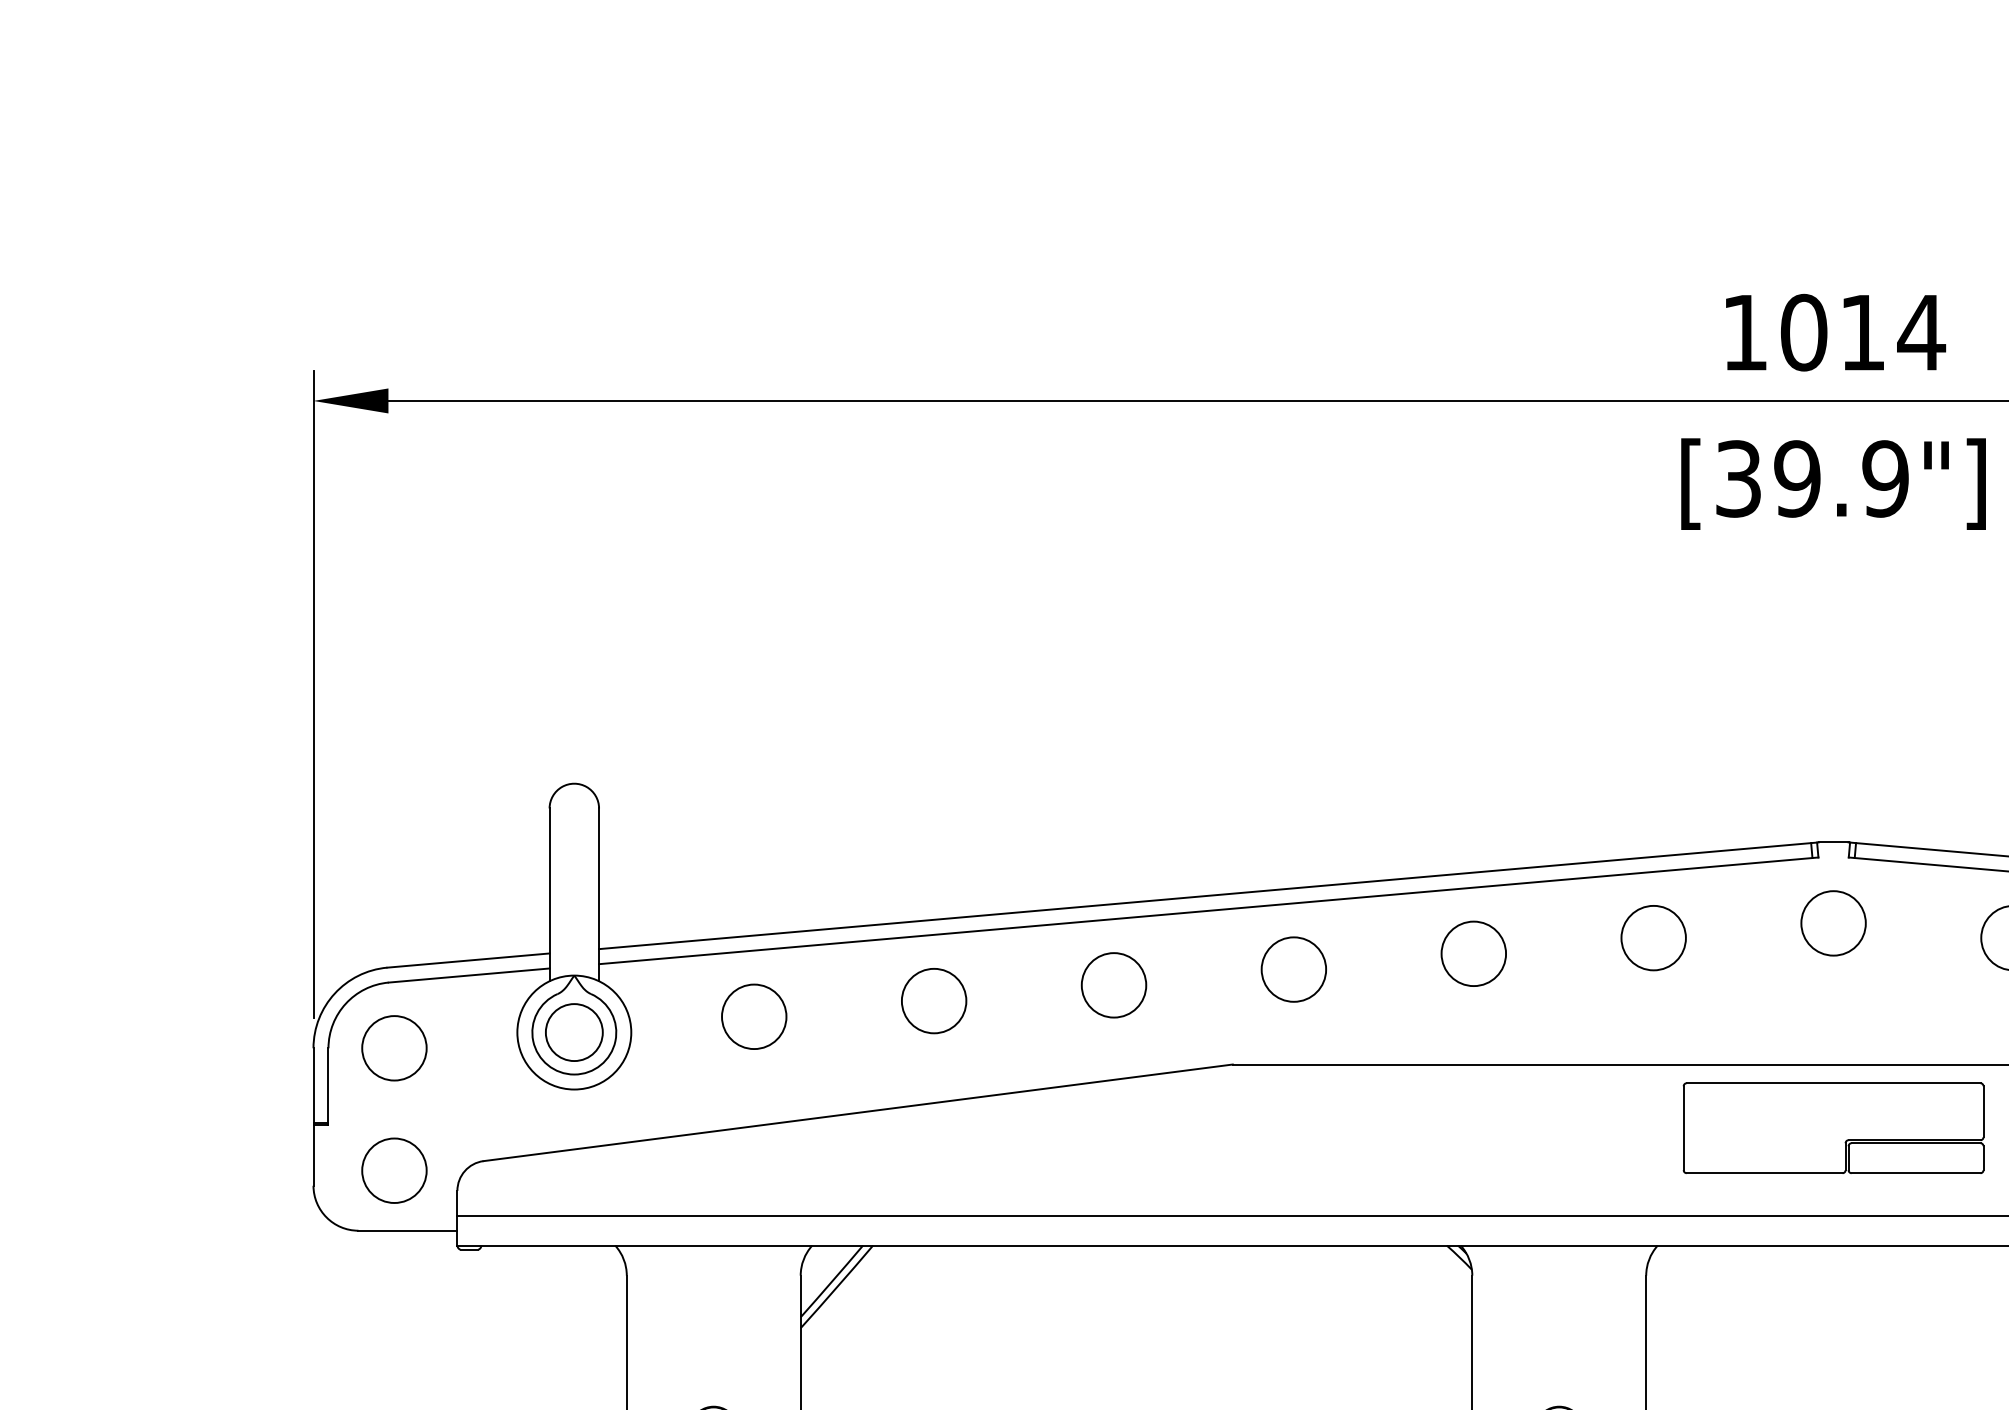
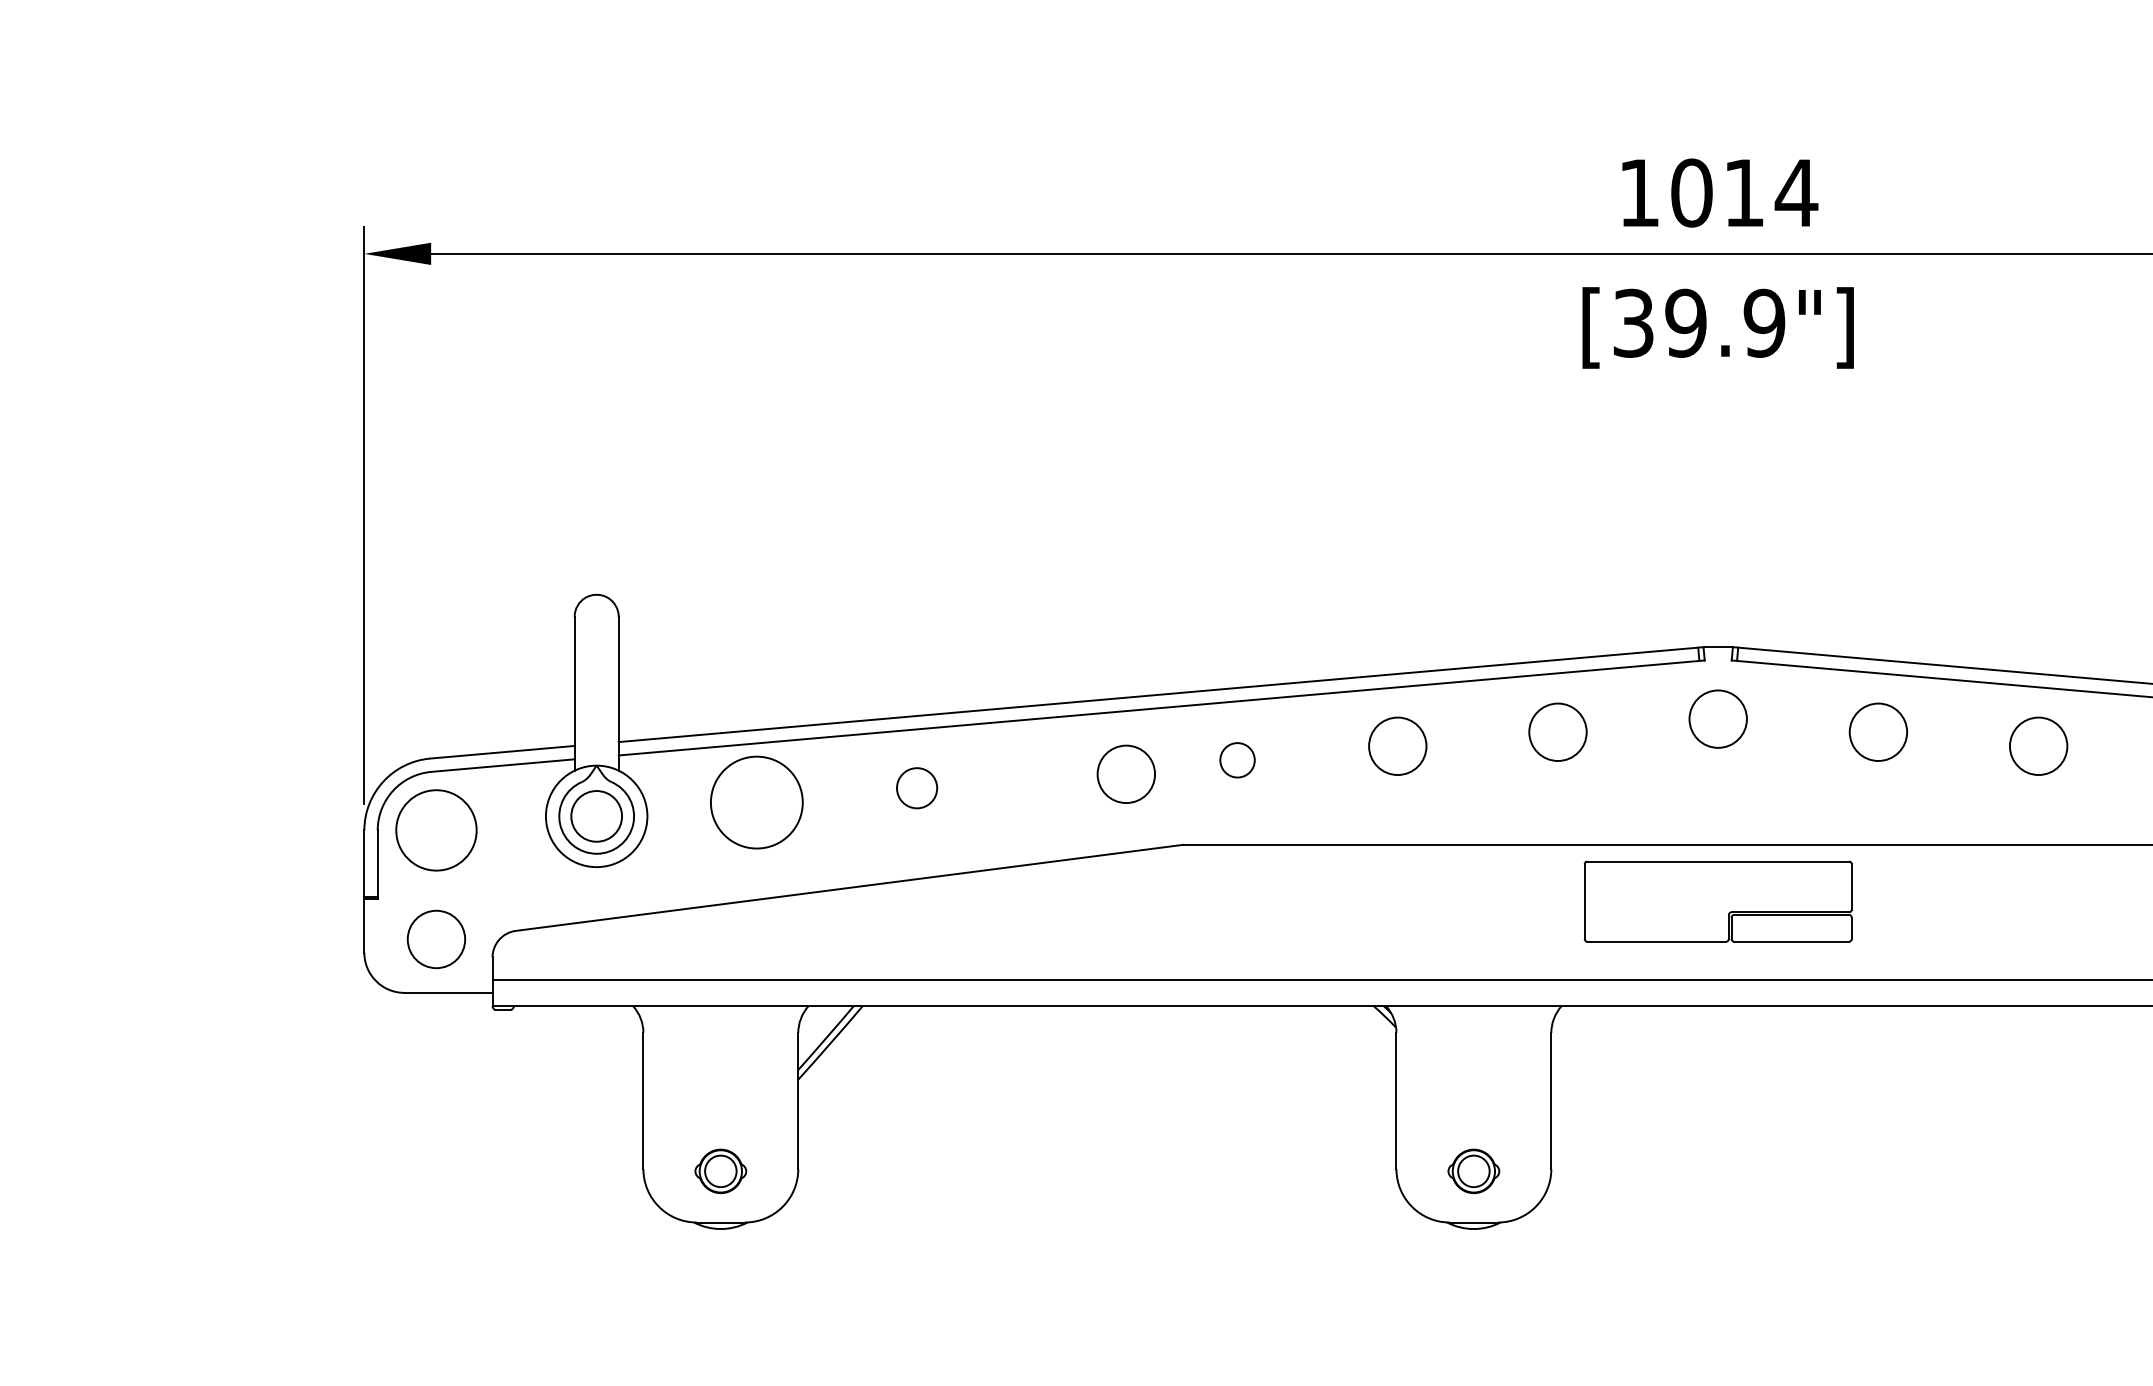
circle: (1293, 969) -> (1237, 760), size x0.6
circle: (1113, 984) -> (1125, 773), moved
circle: (933, 1000) -> (916, 787), size x0.7
circle: (753, 1015) -> (756, 801), size x1.6
circle: (394, 1048) -> (436, 830), size x1.4

